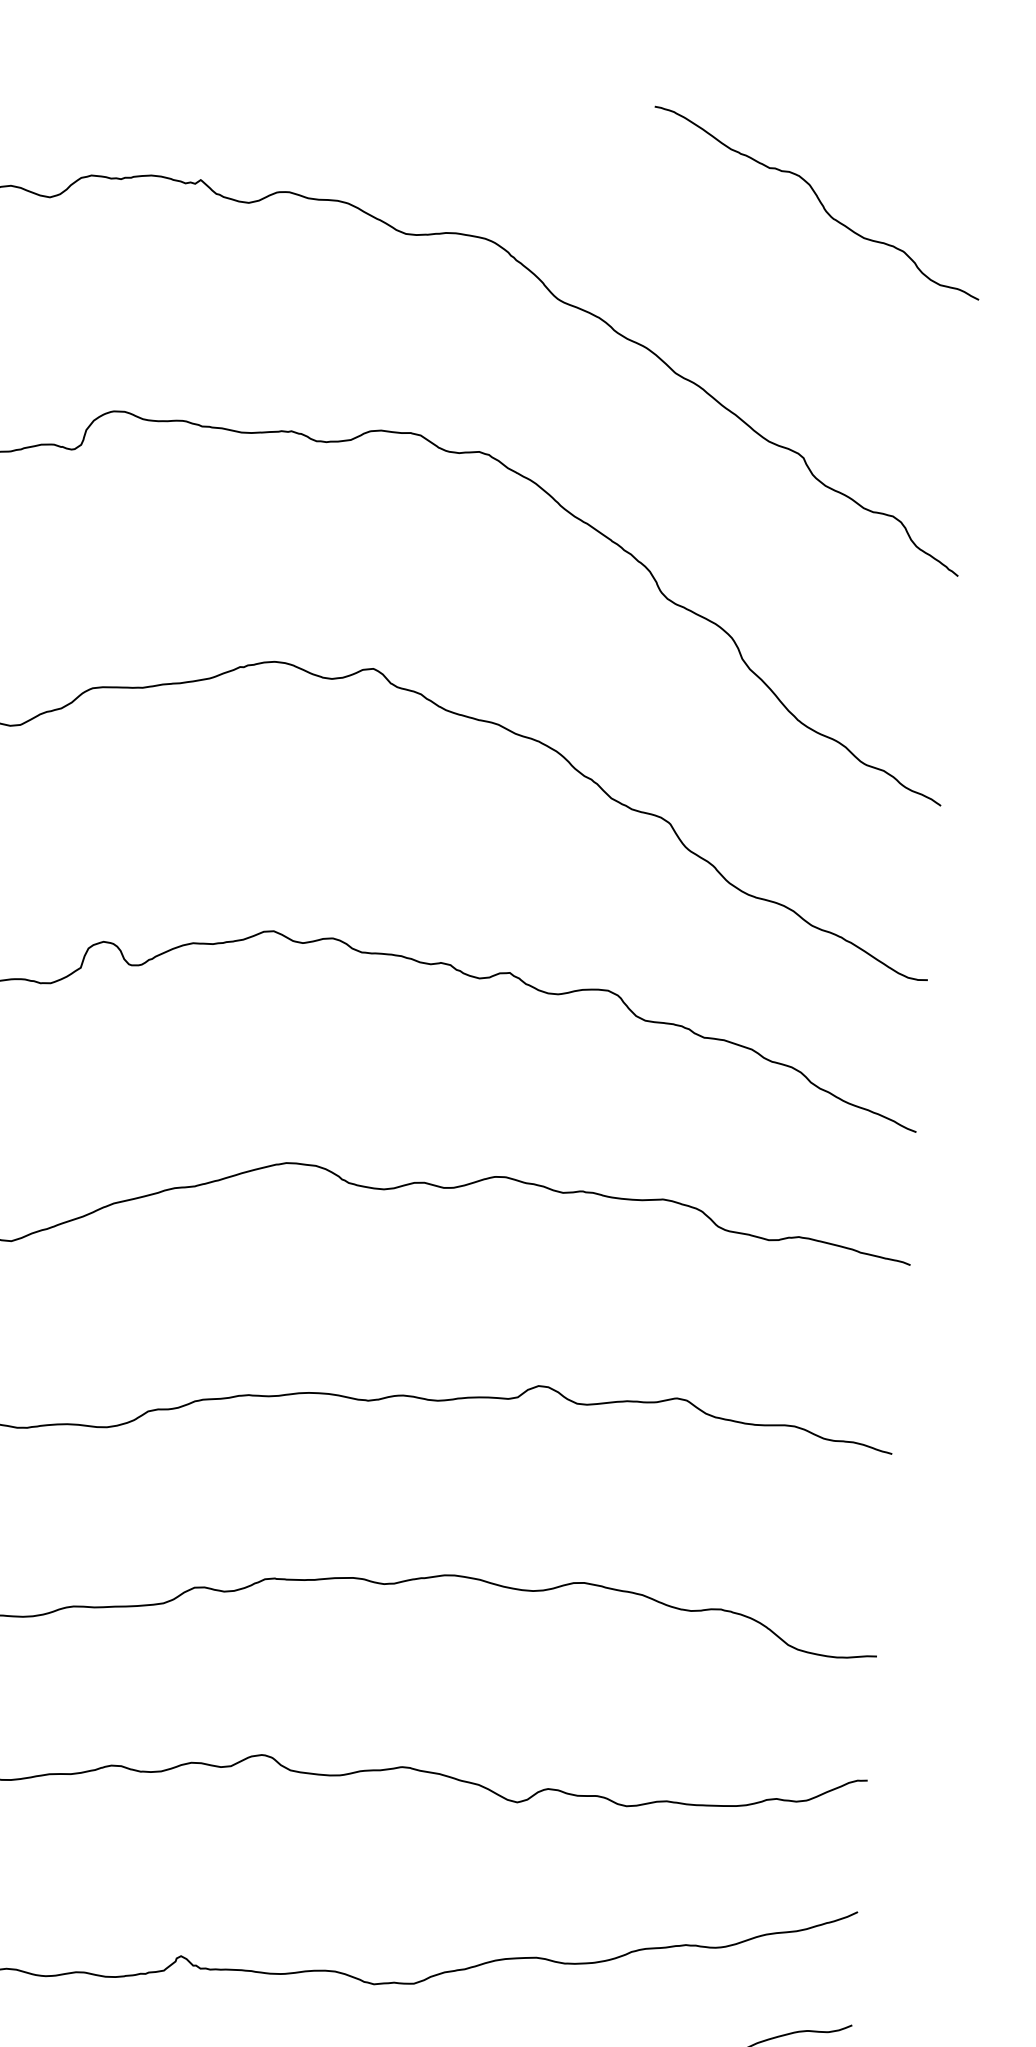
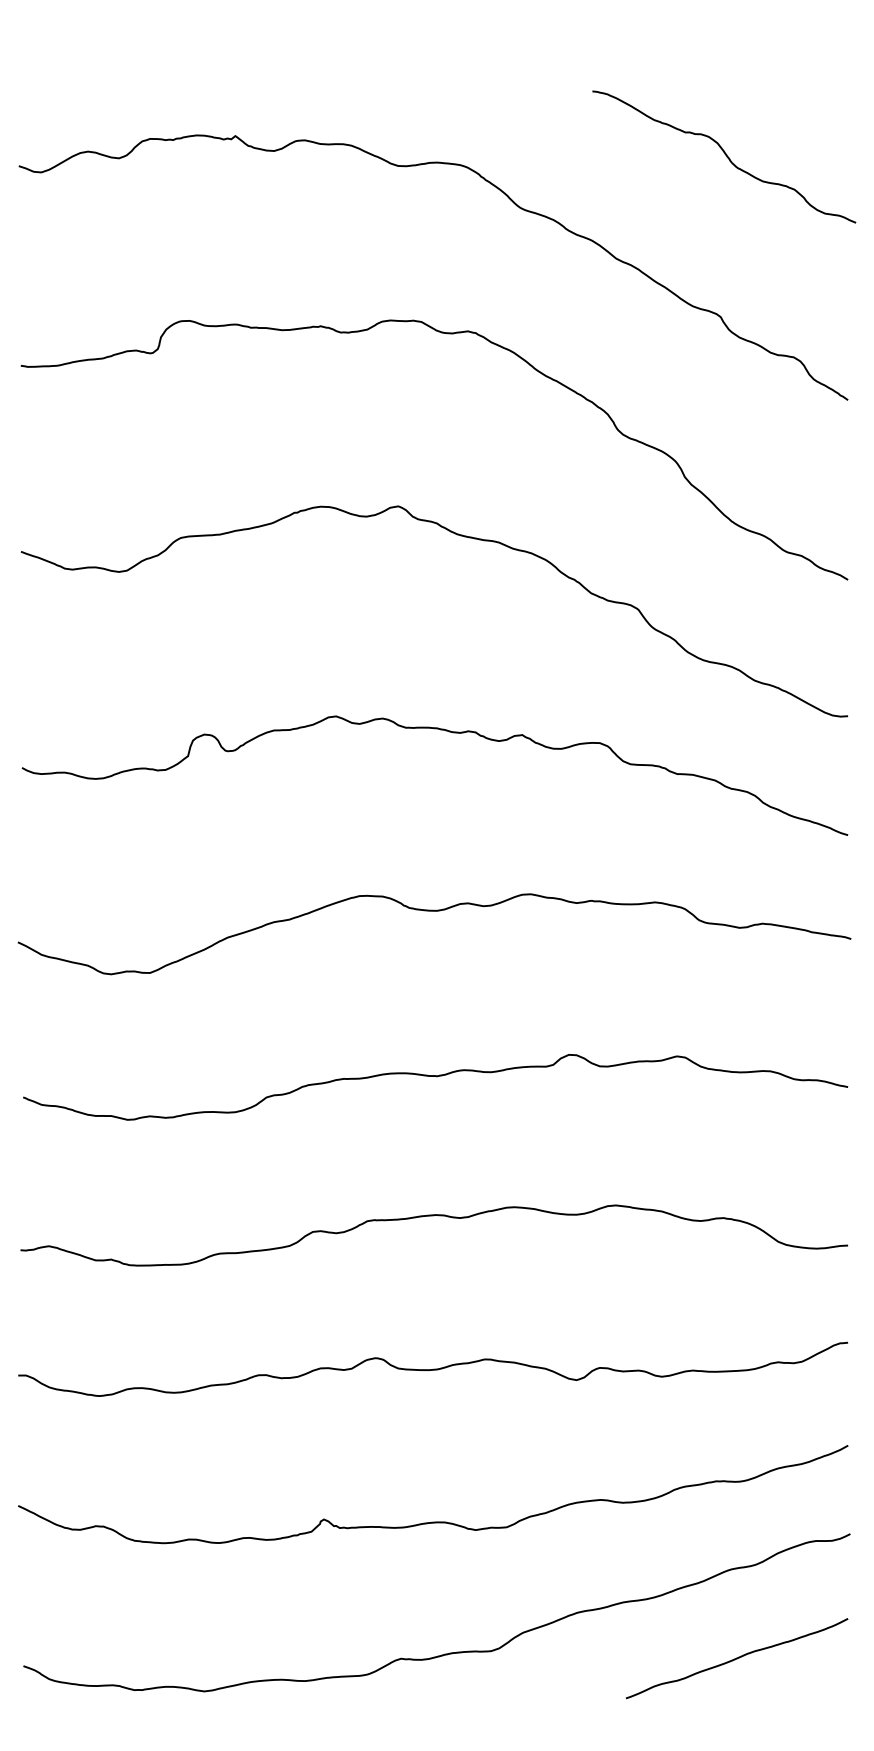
curve: (818, 201) -> (725, 155), moved

